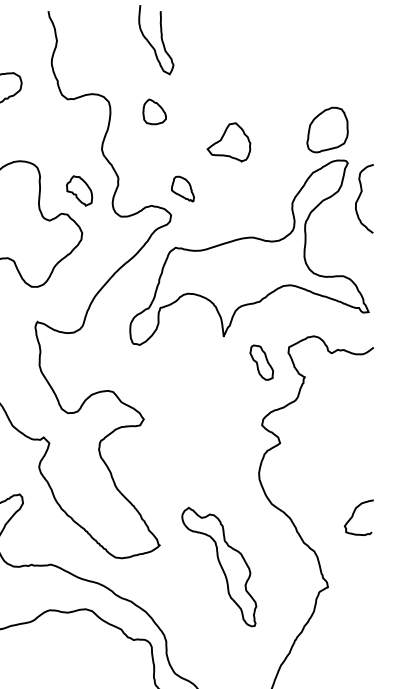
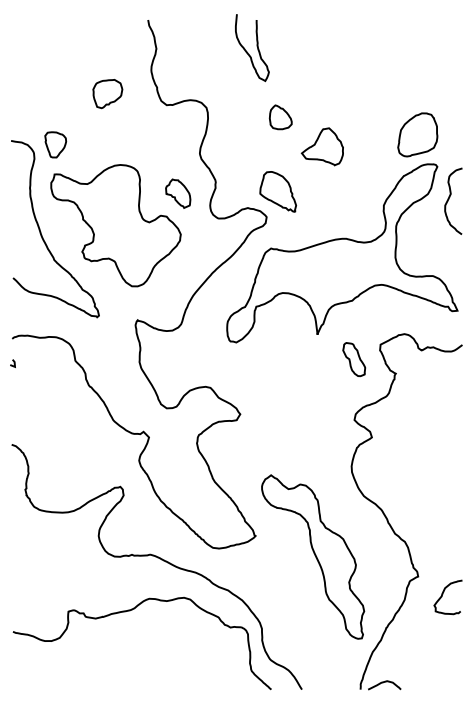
part: (154, 112) -> (280, 117), moved
part: (182, 188) -> (277, 191), size x1.67
curve: (354, 514) -> (443, 594), moved
part: (219, 566) -> (313, 556), size x1.43

